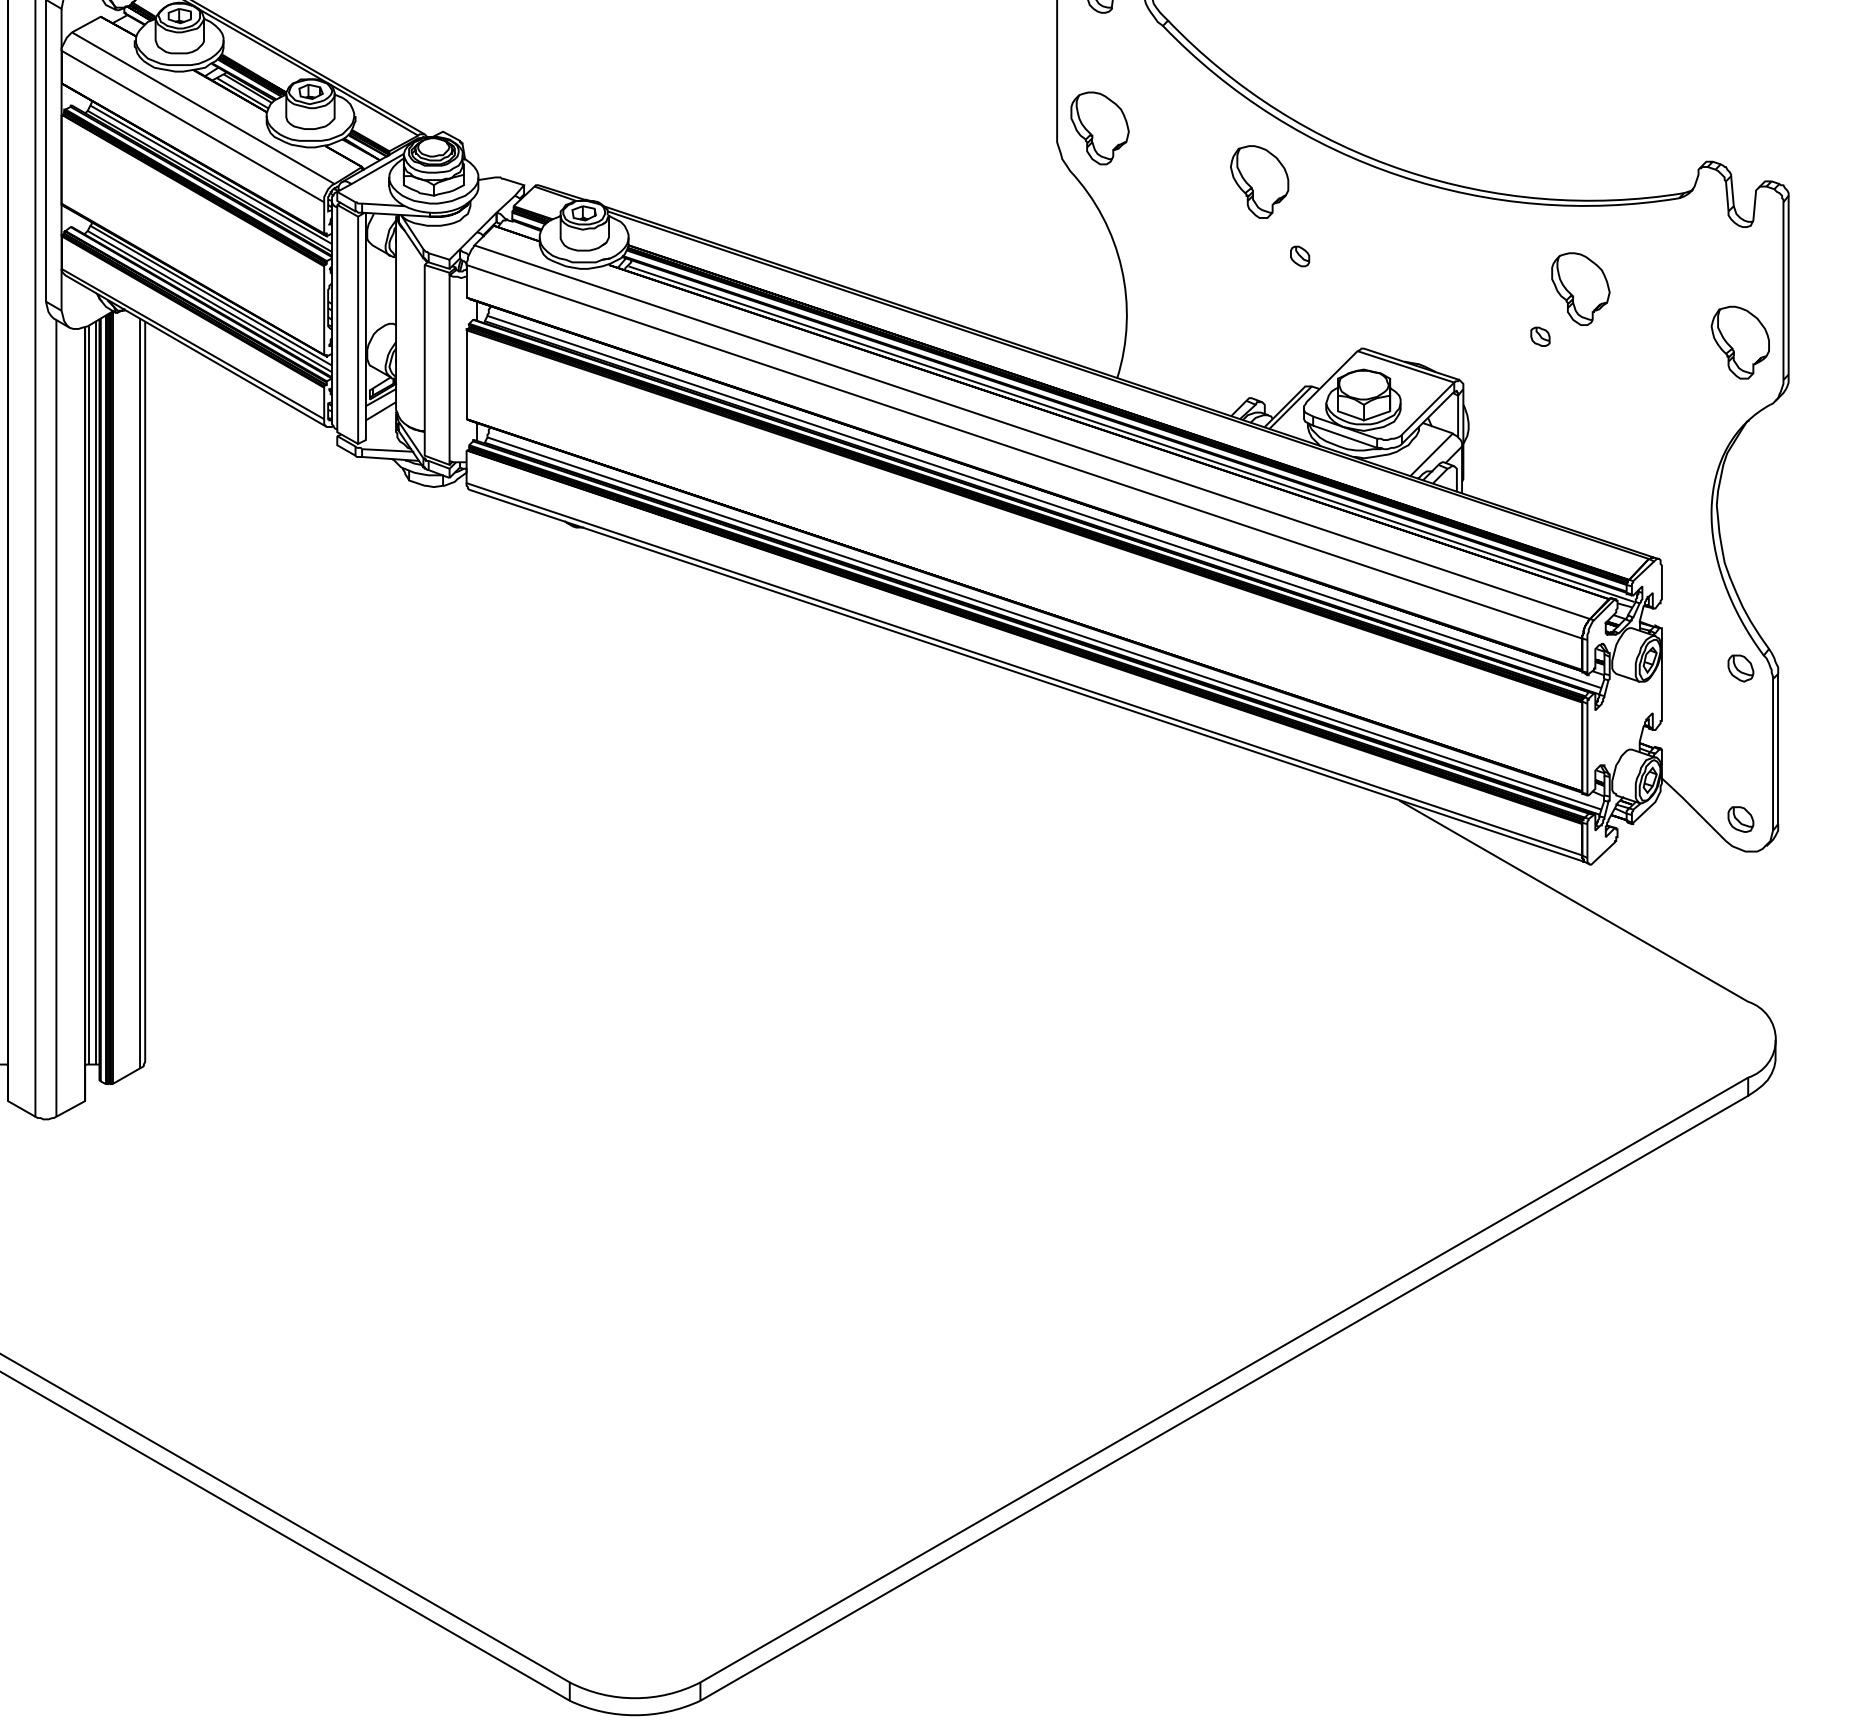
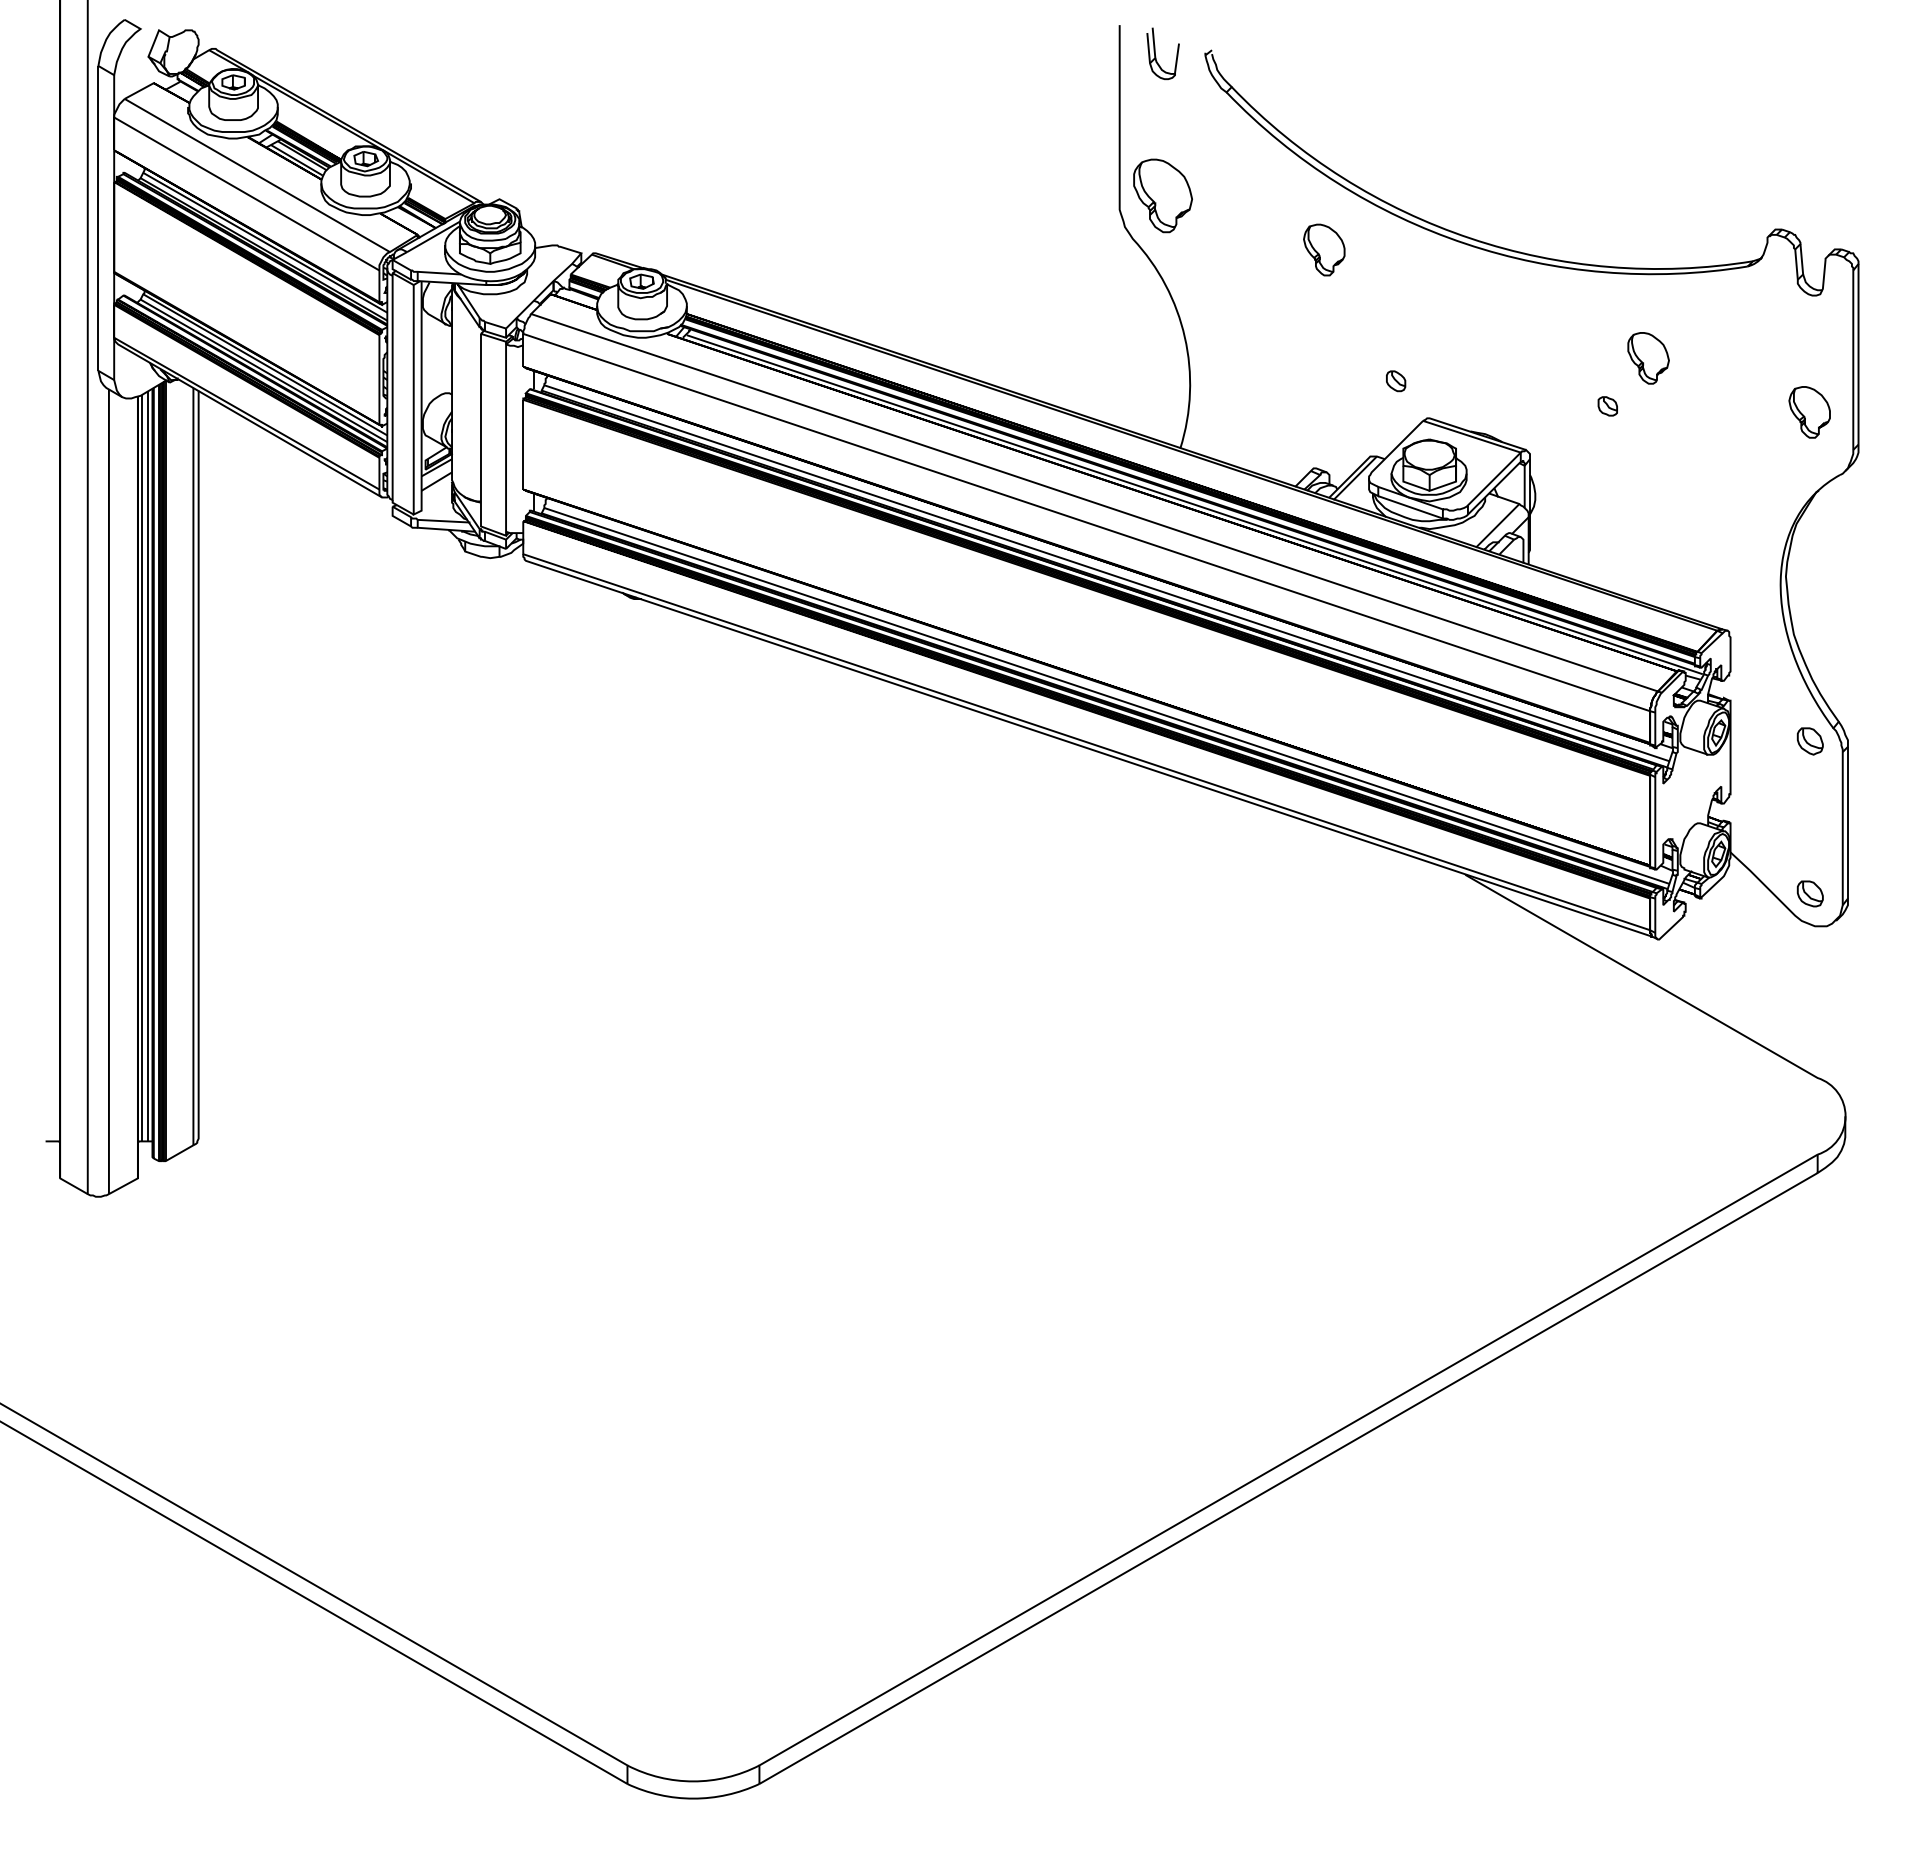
part: (1259, 181) -> (1324, 249), size x0.7
part: (1300, 256) -> (1396, 381), moved
part: (1580, 289) -> (1648, 358), size x0.7
part: (1740, 342) -> (1809, 412), size x0.7

